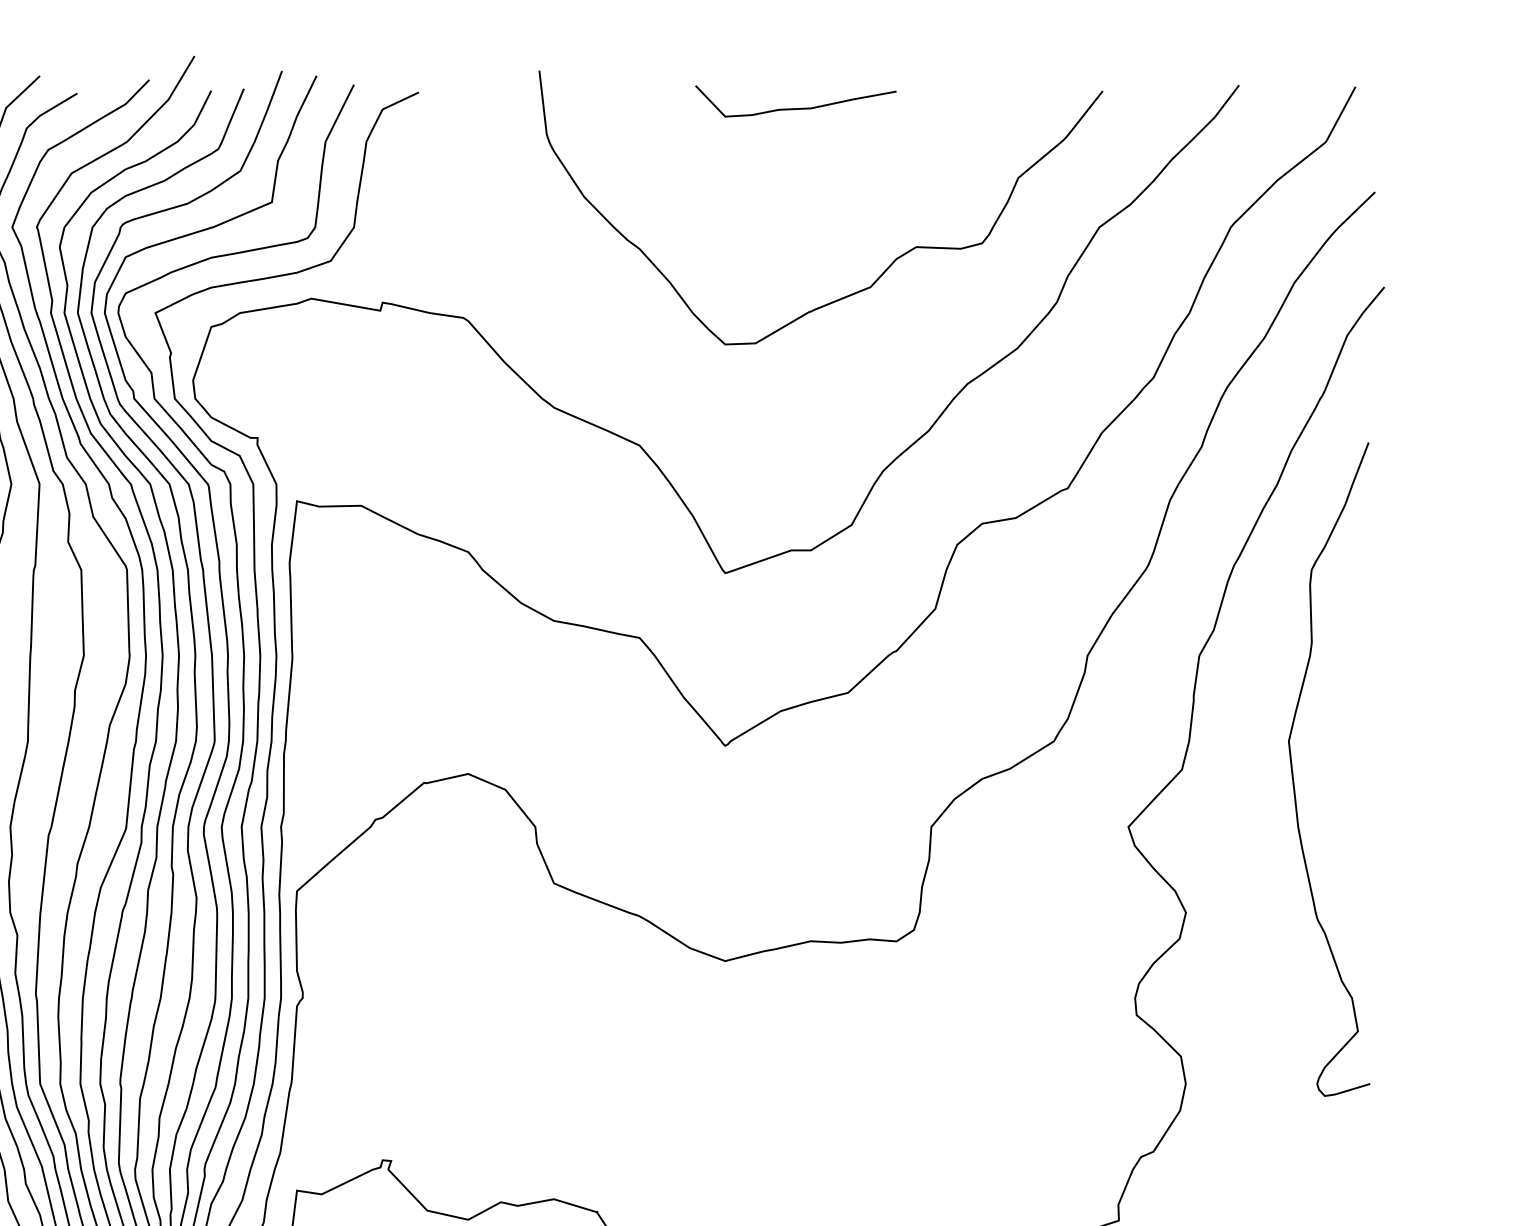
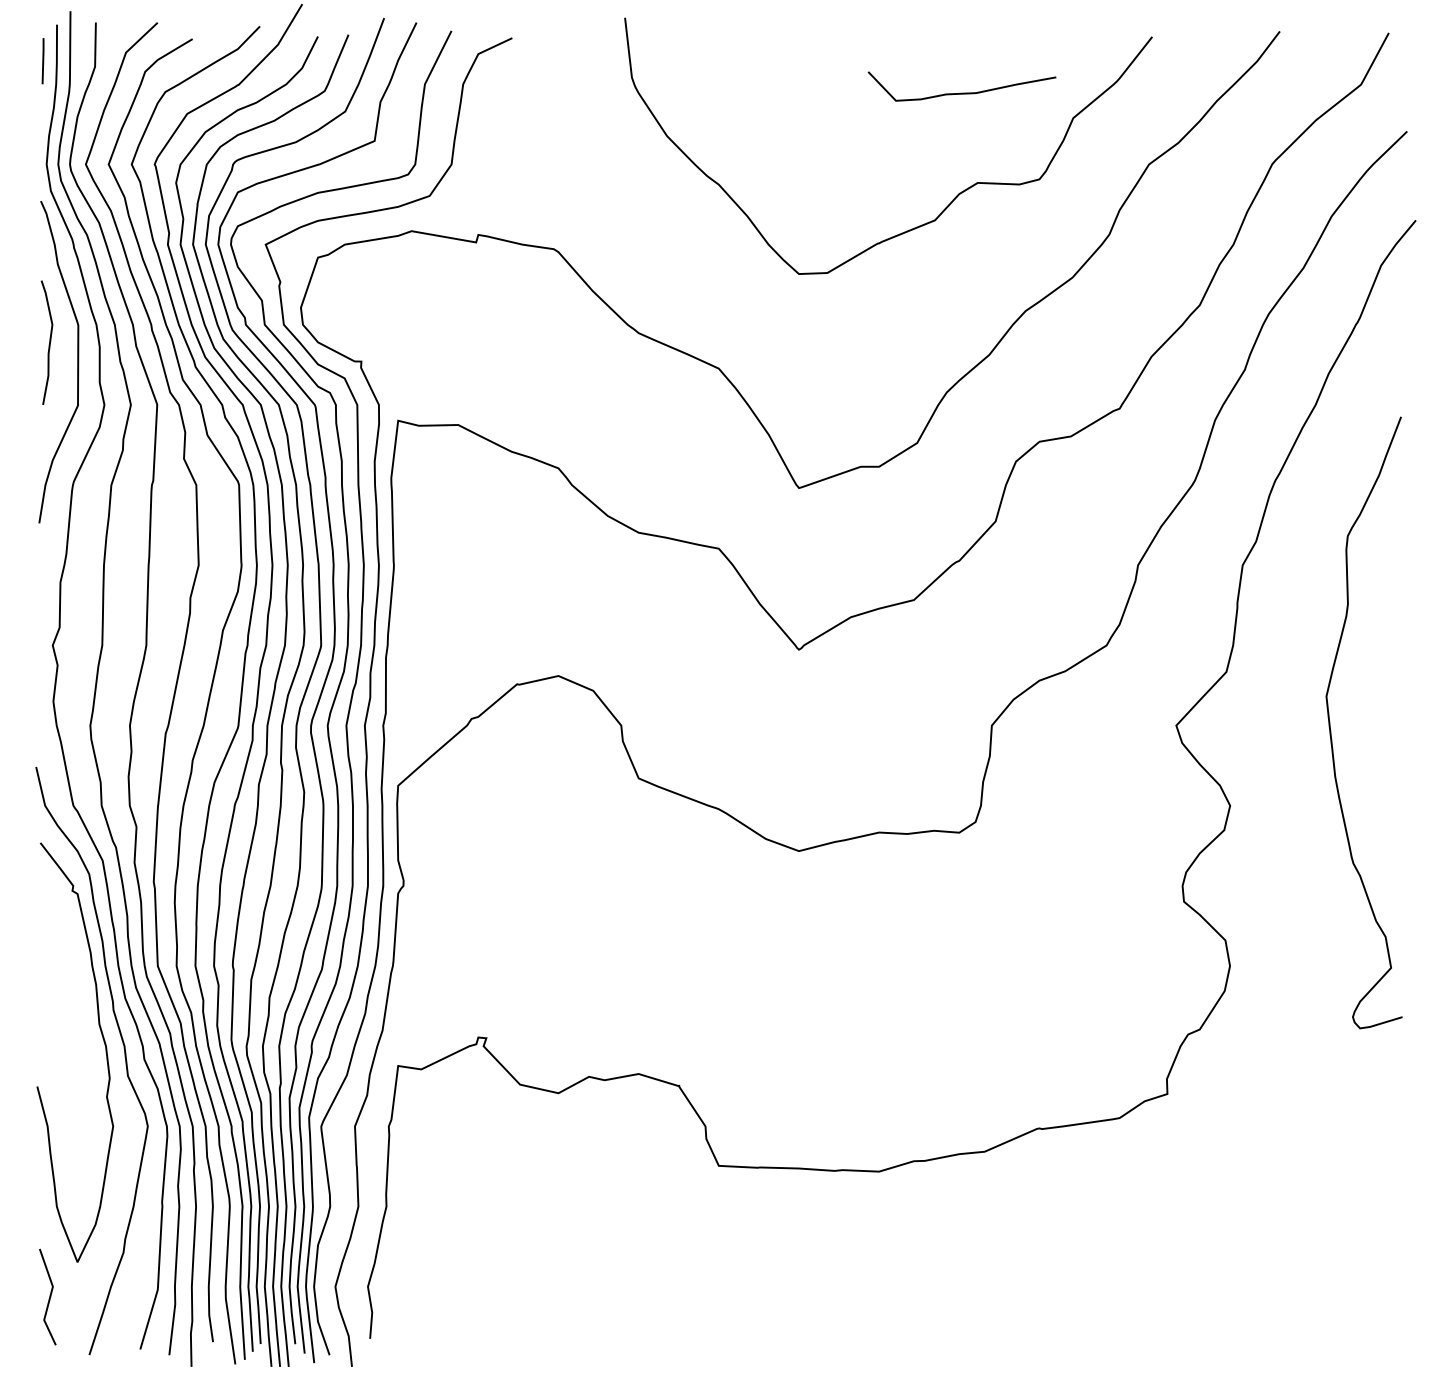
curve: (795, 107) -> (961, 92), moved
curve: (1294, 777) -> (1331, 730), moved

